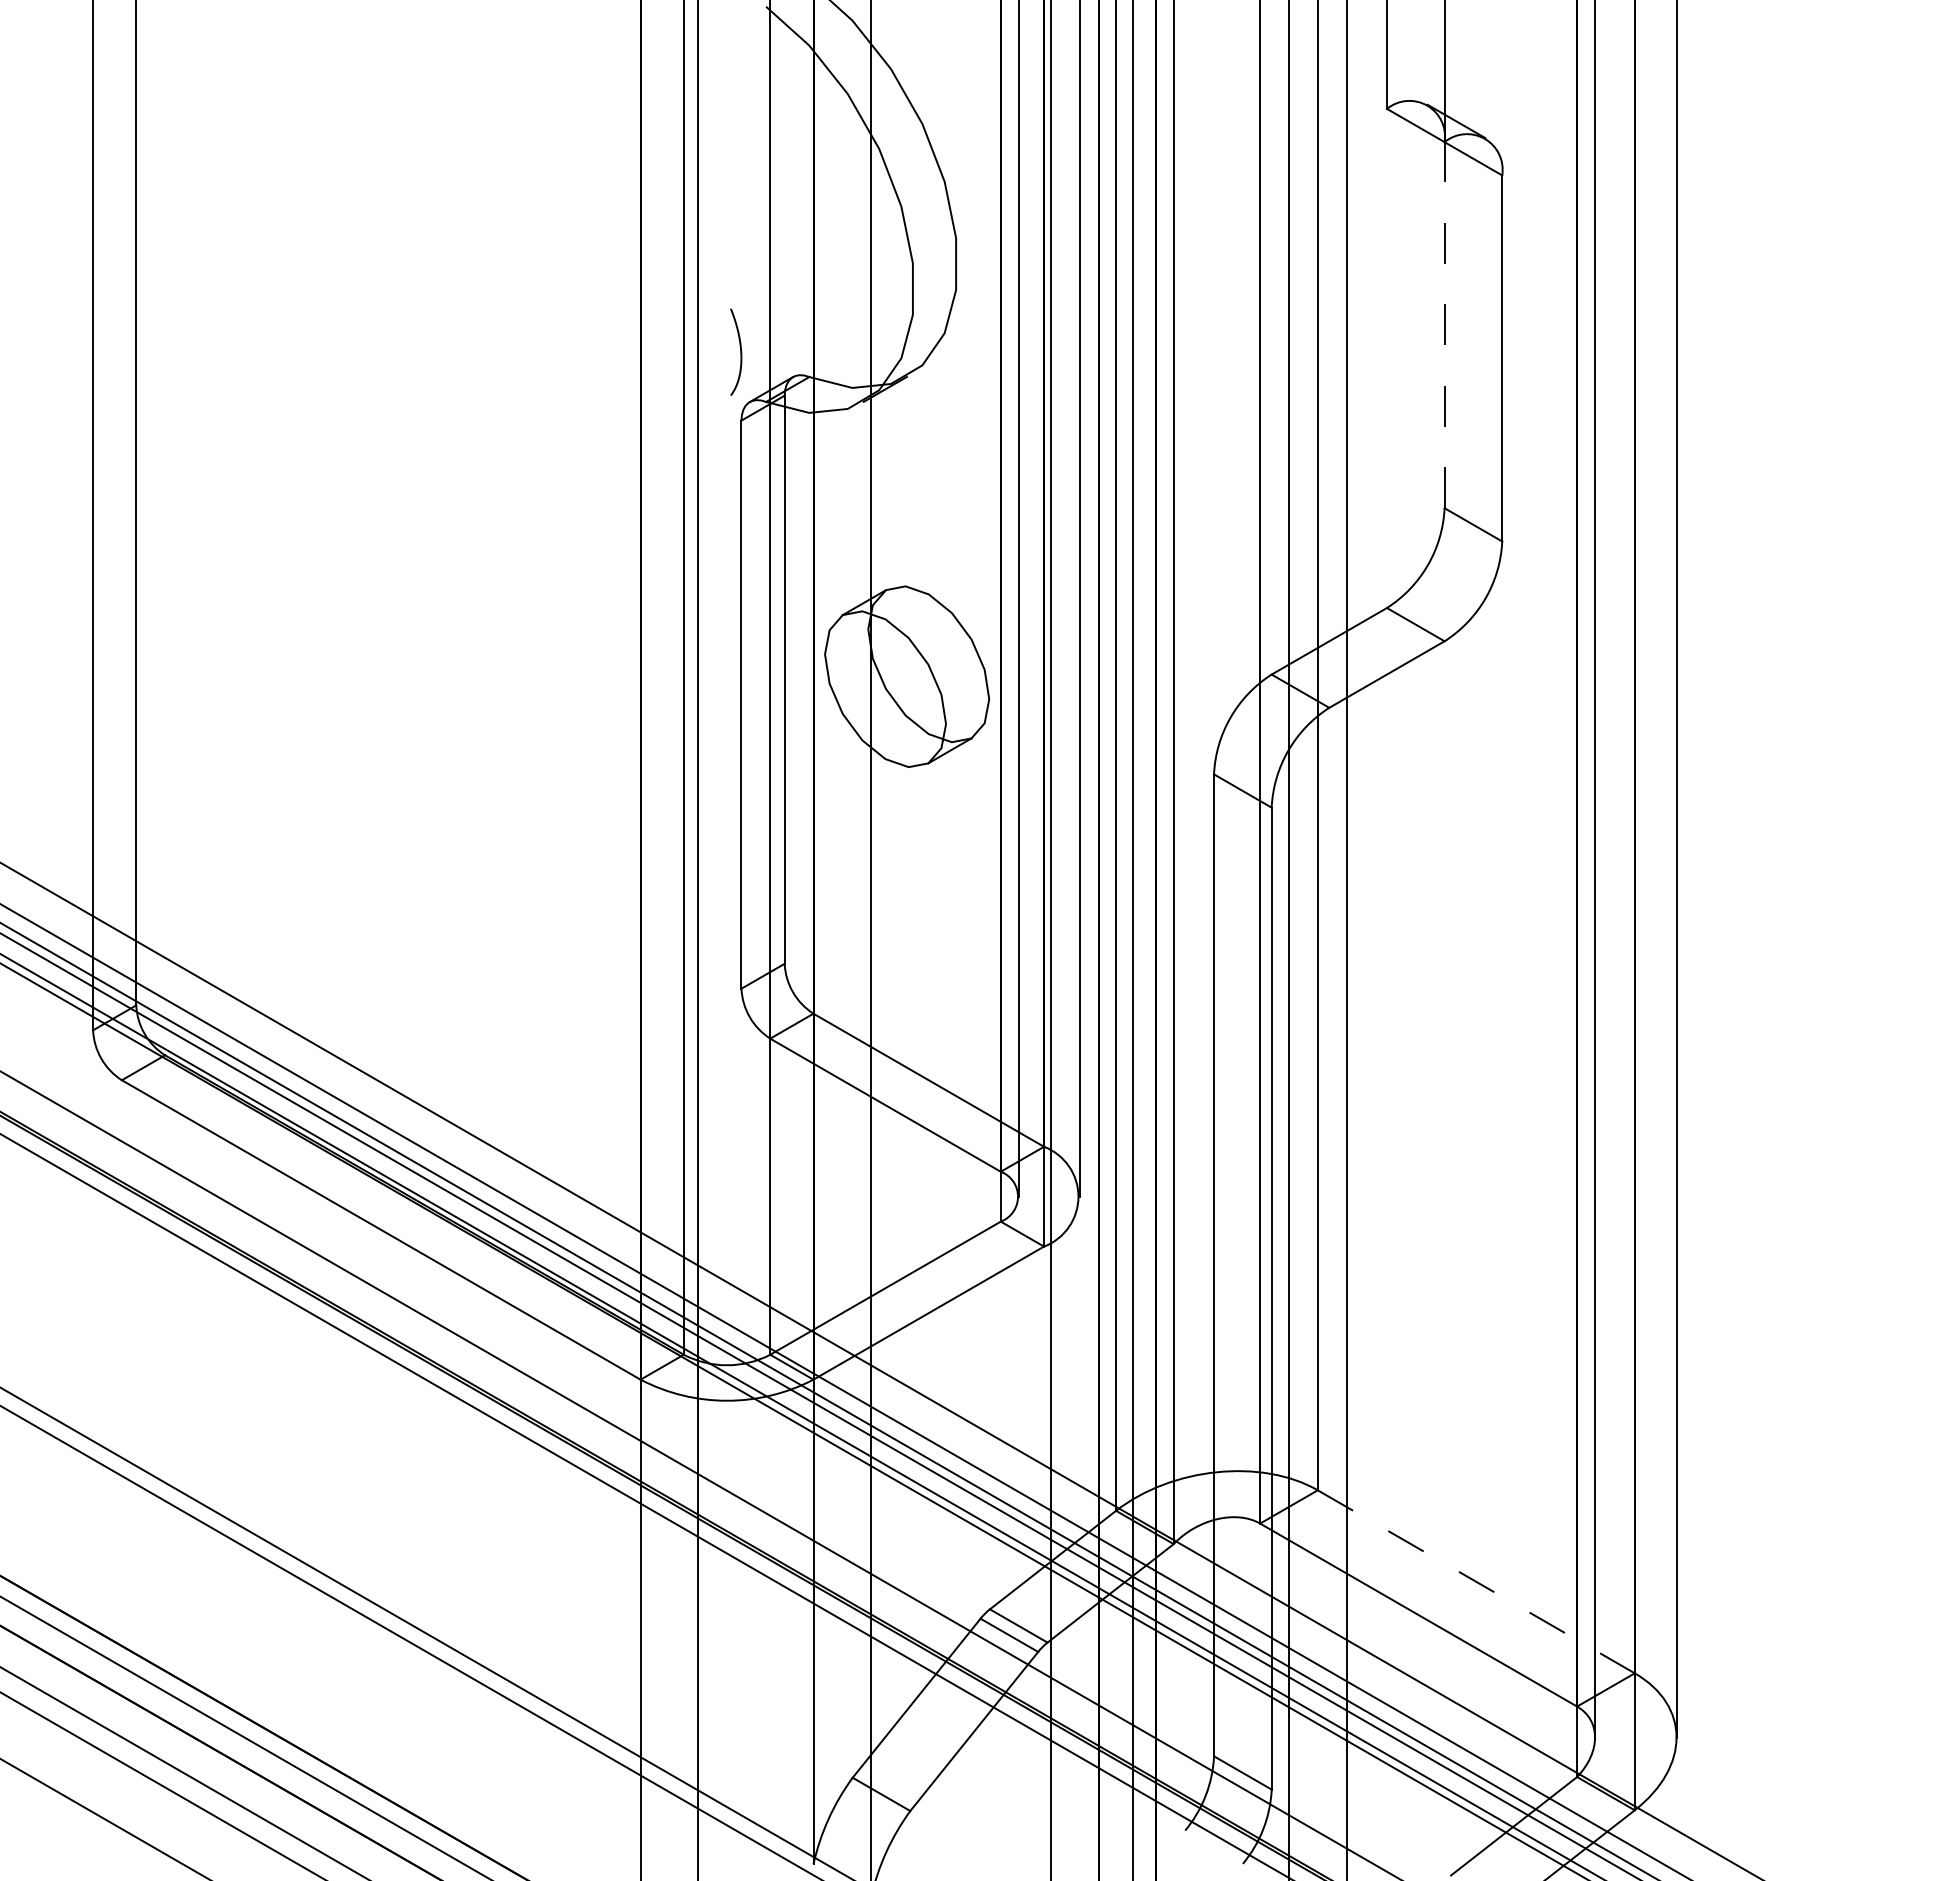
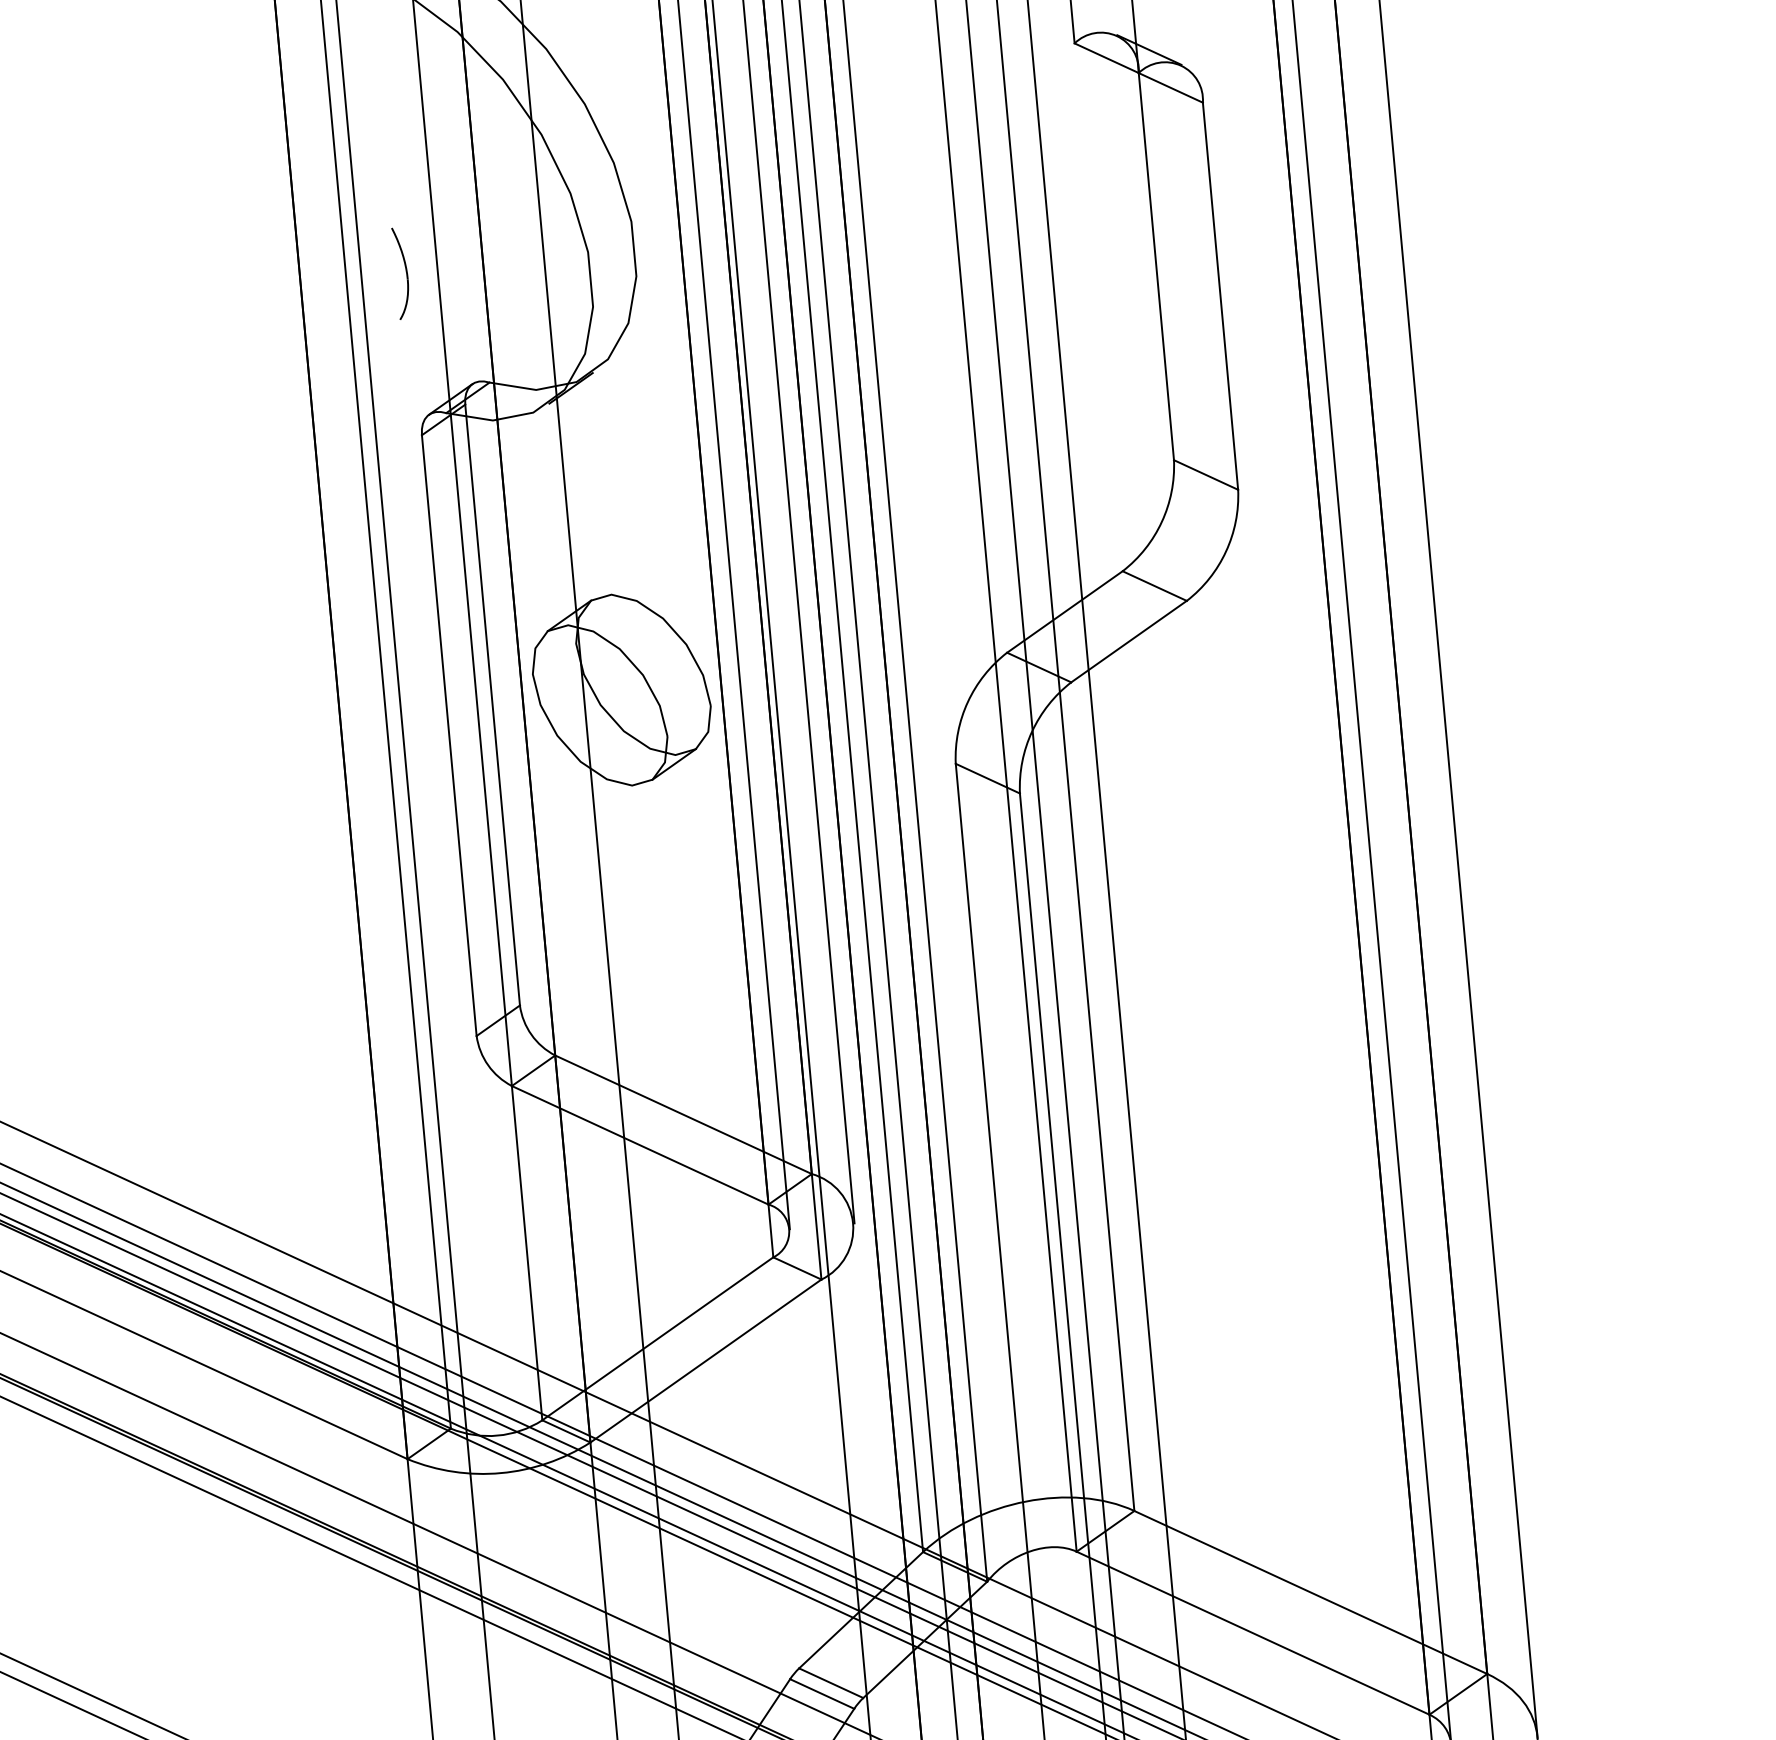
line: (1444, 324) -> (1156, 265), dashed -> solid
part: (736, 351) -> (401, 272), moved
line: (1476, 1582) -> (1311, 1593), dashed -> solid

